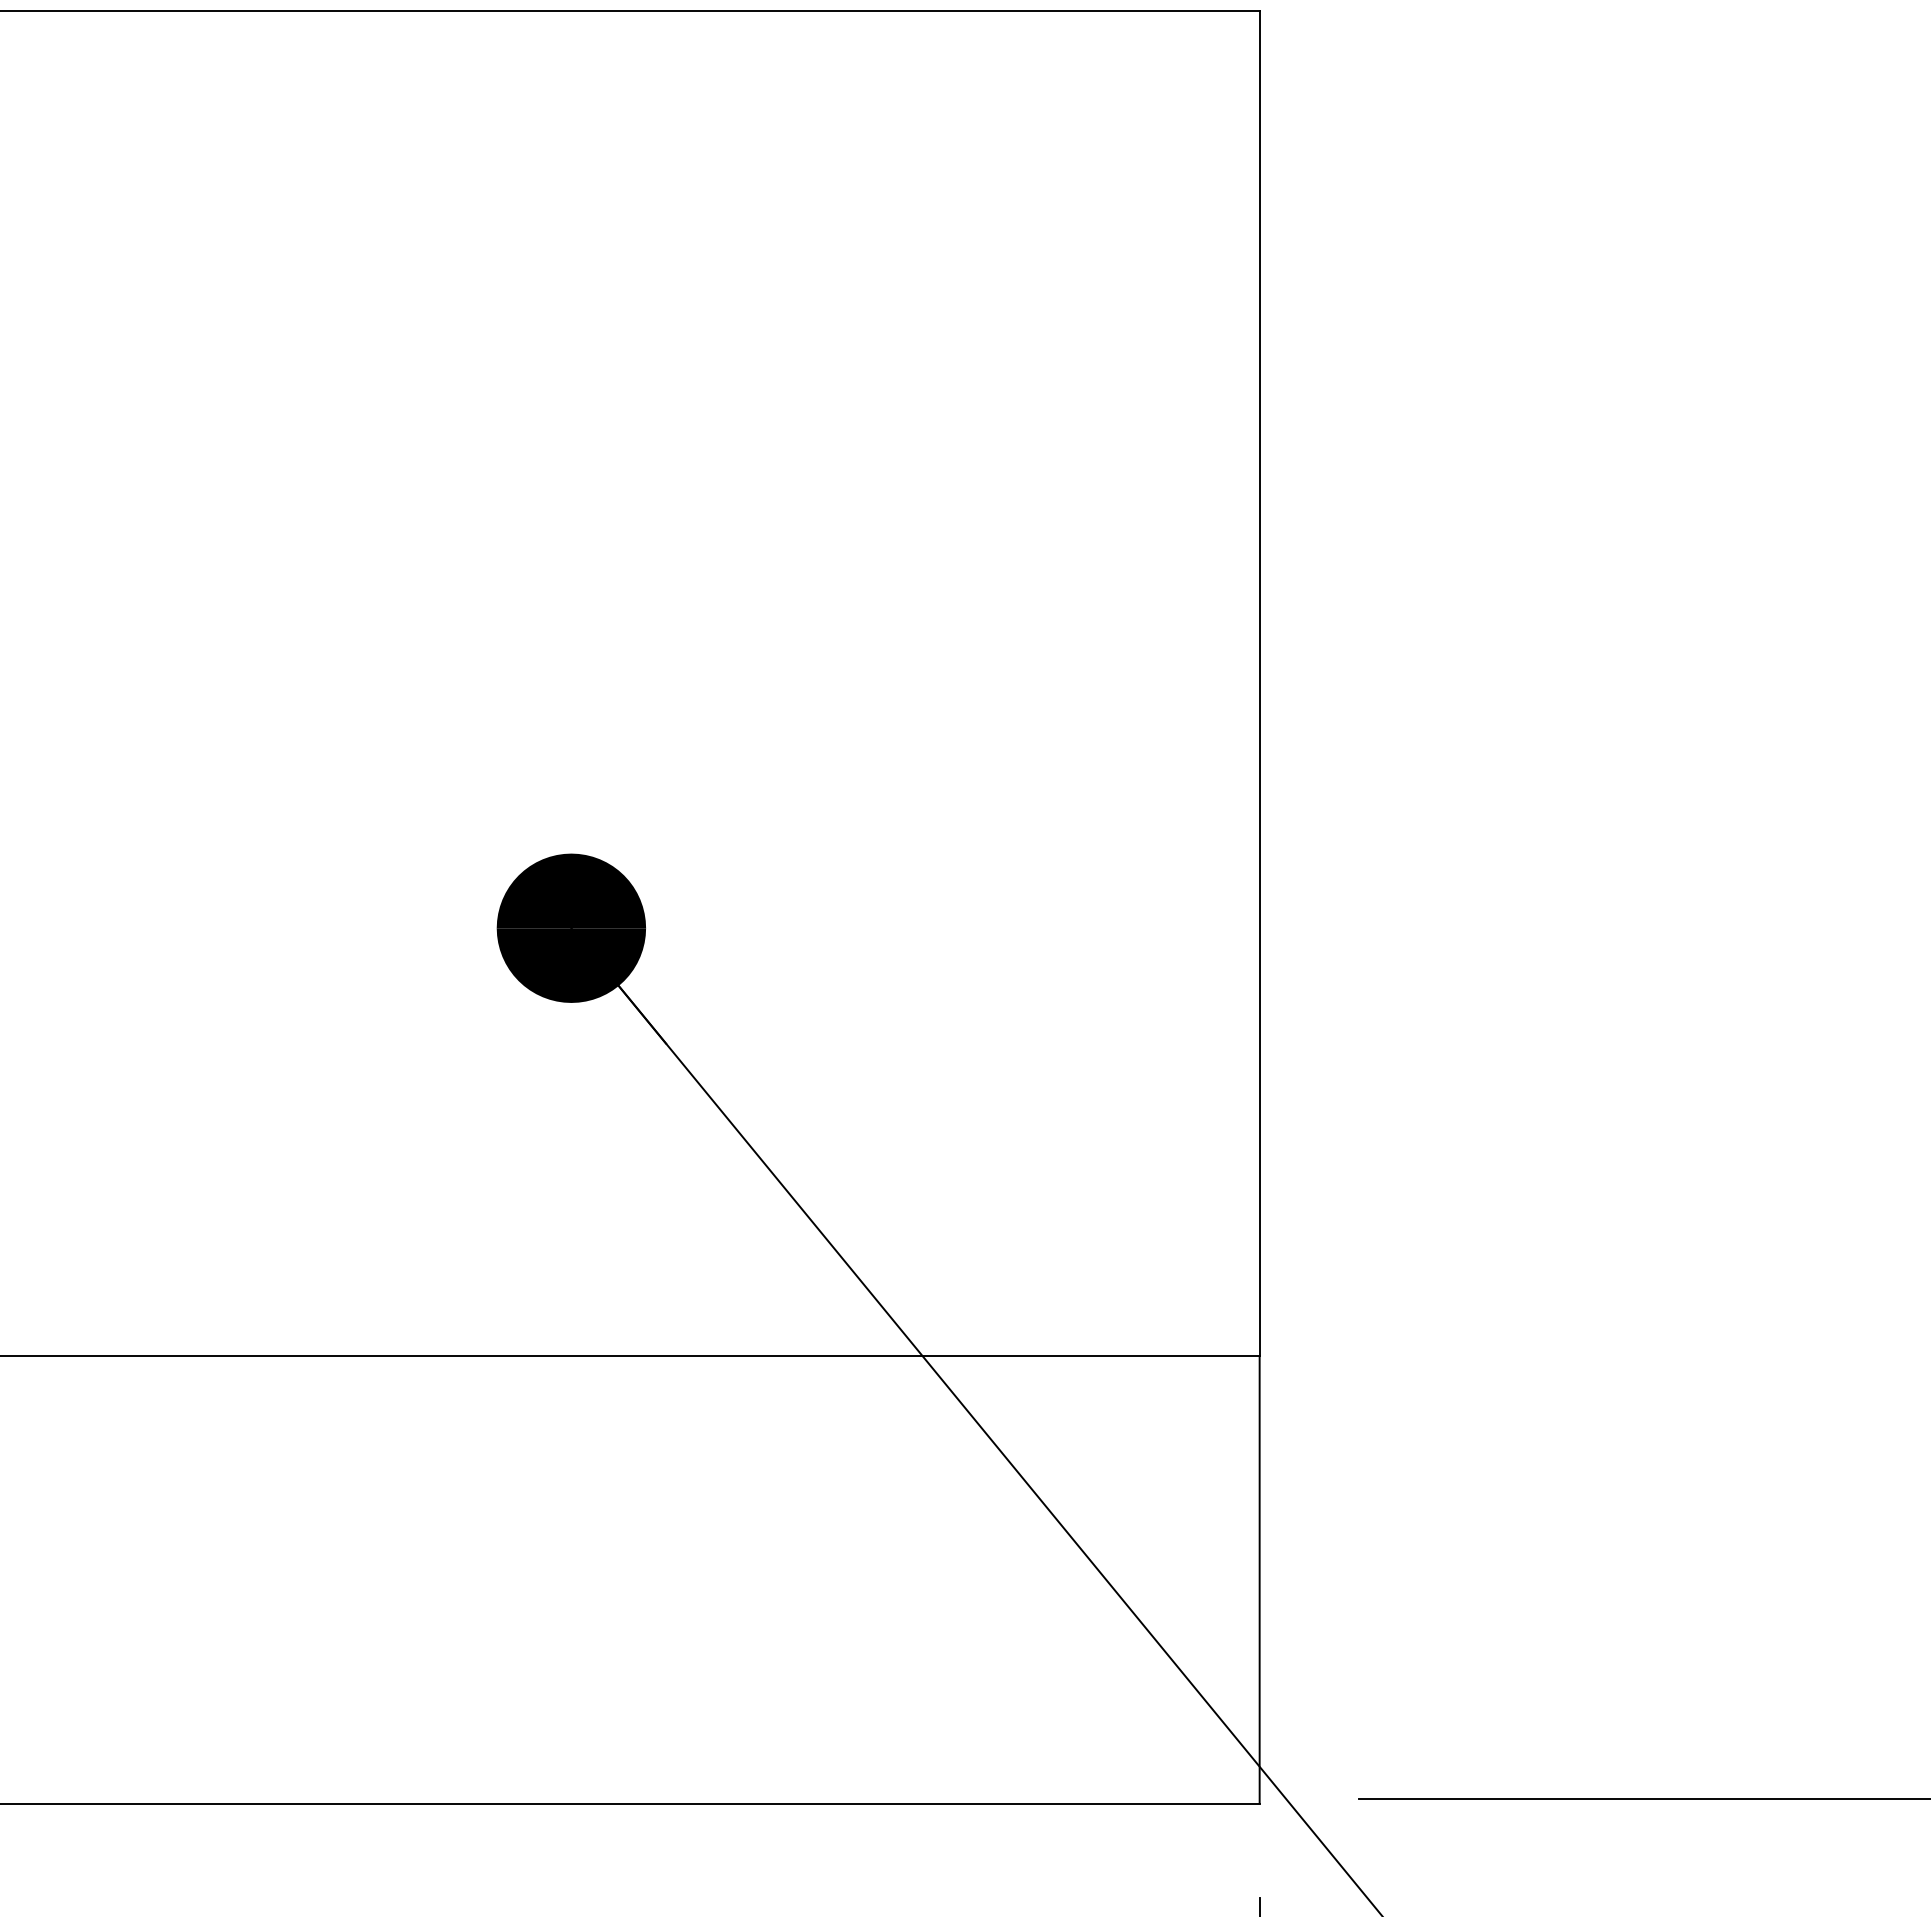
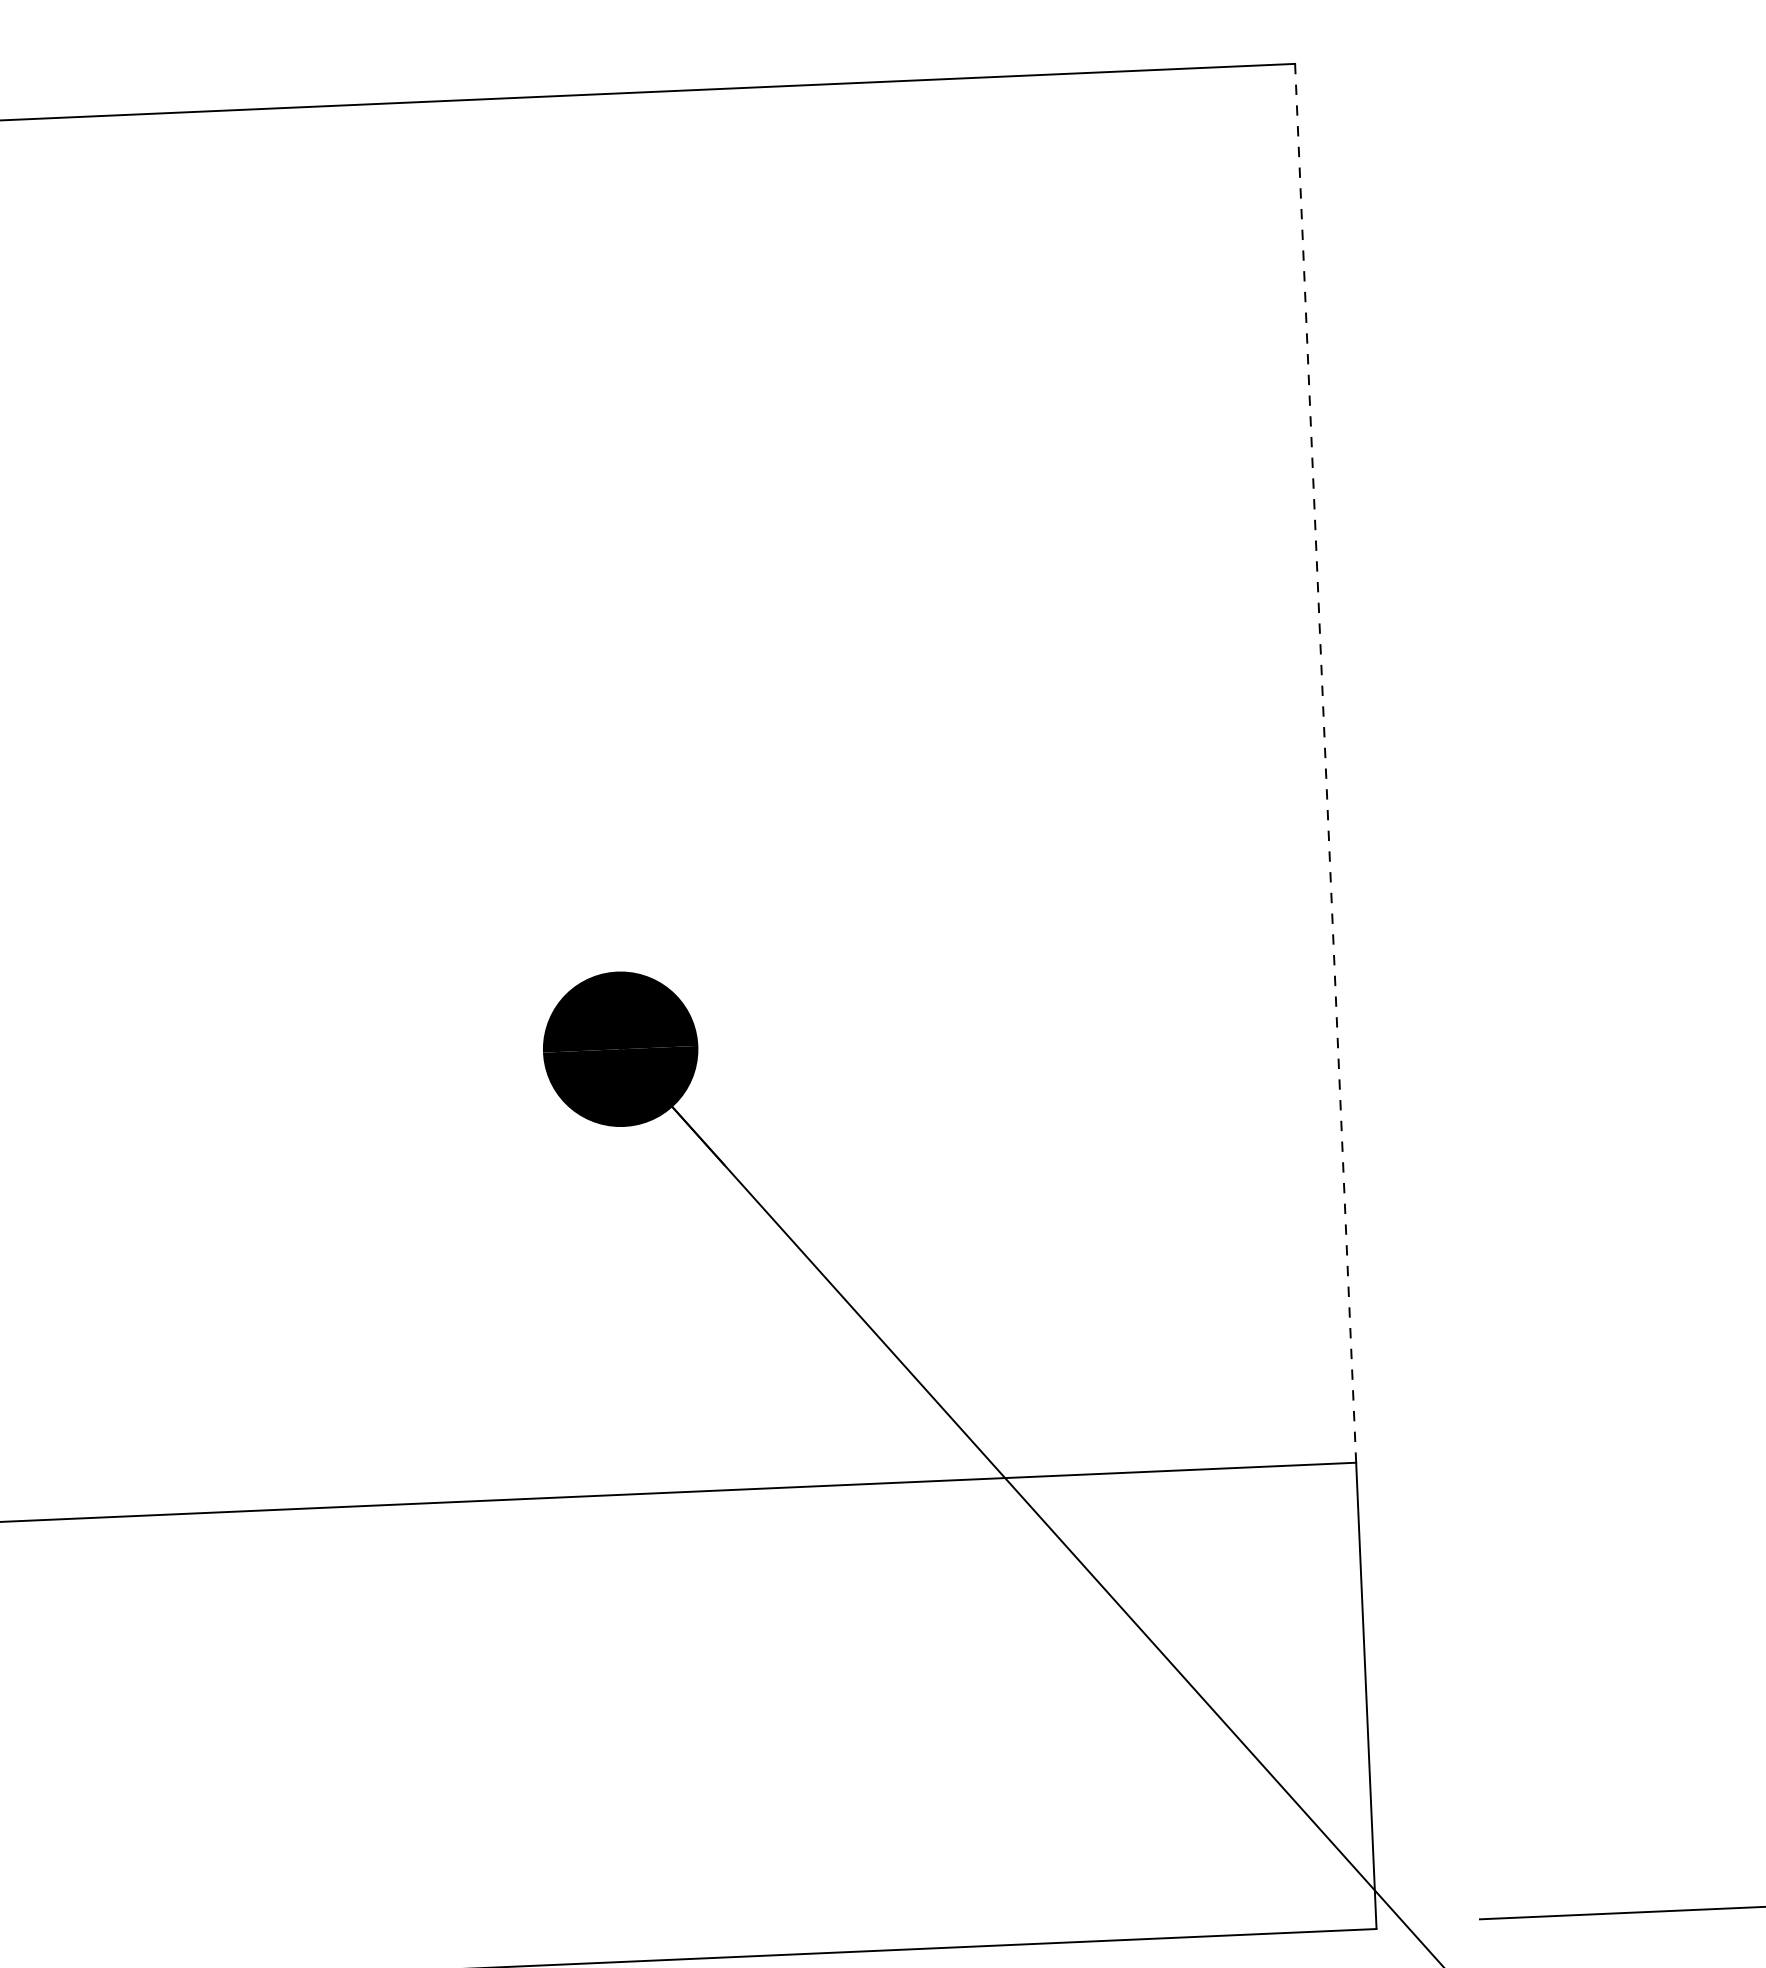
line: (1259, 684) -> (1325, 764), solid -> dashed

